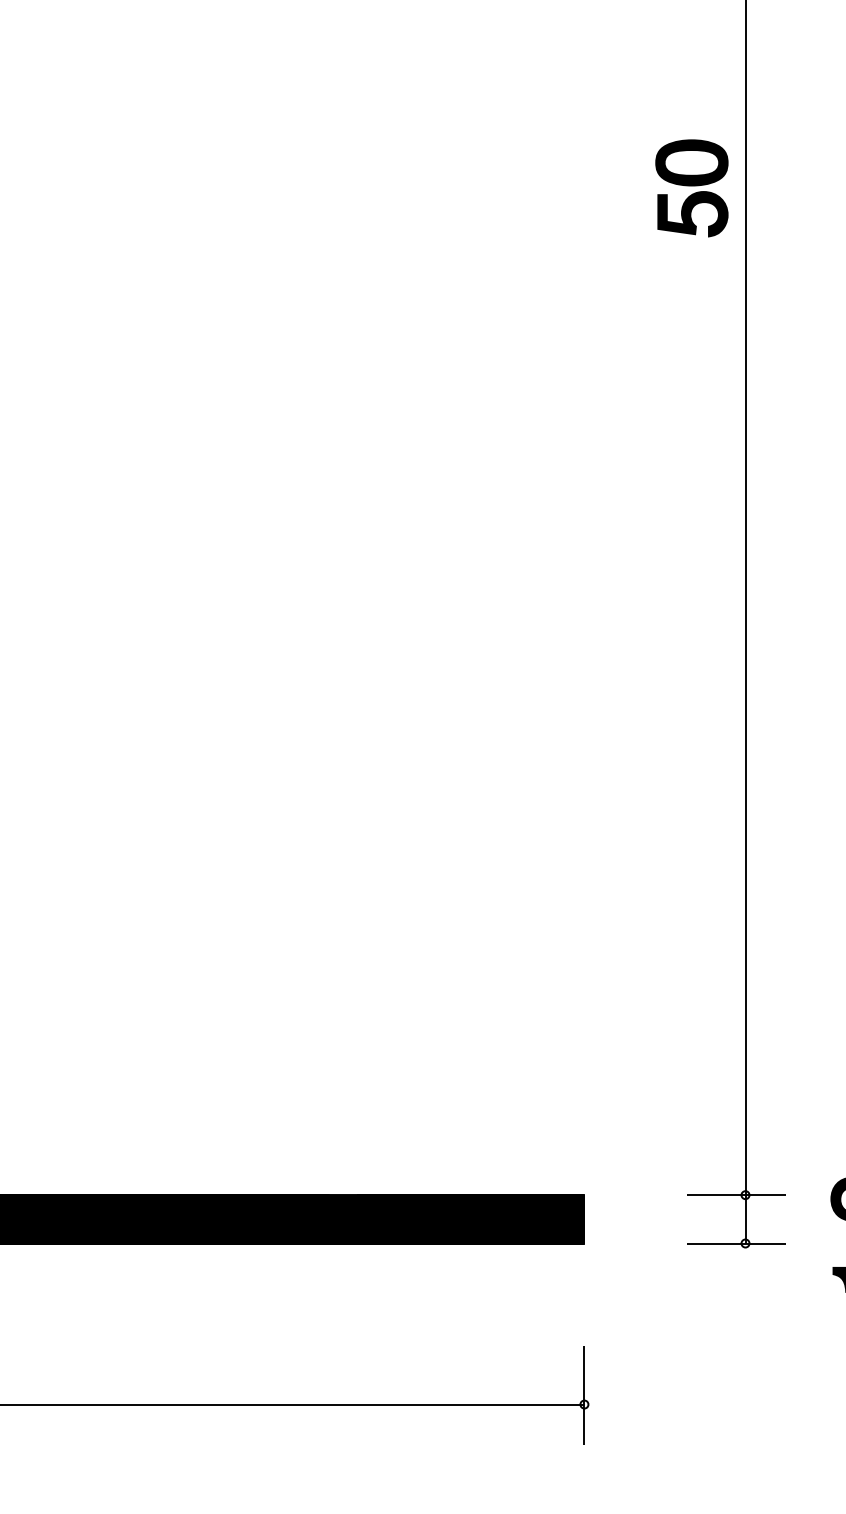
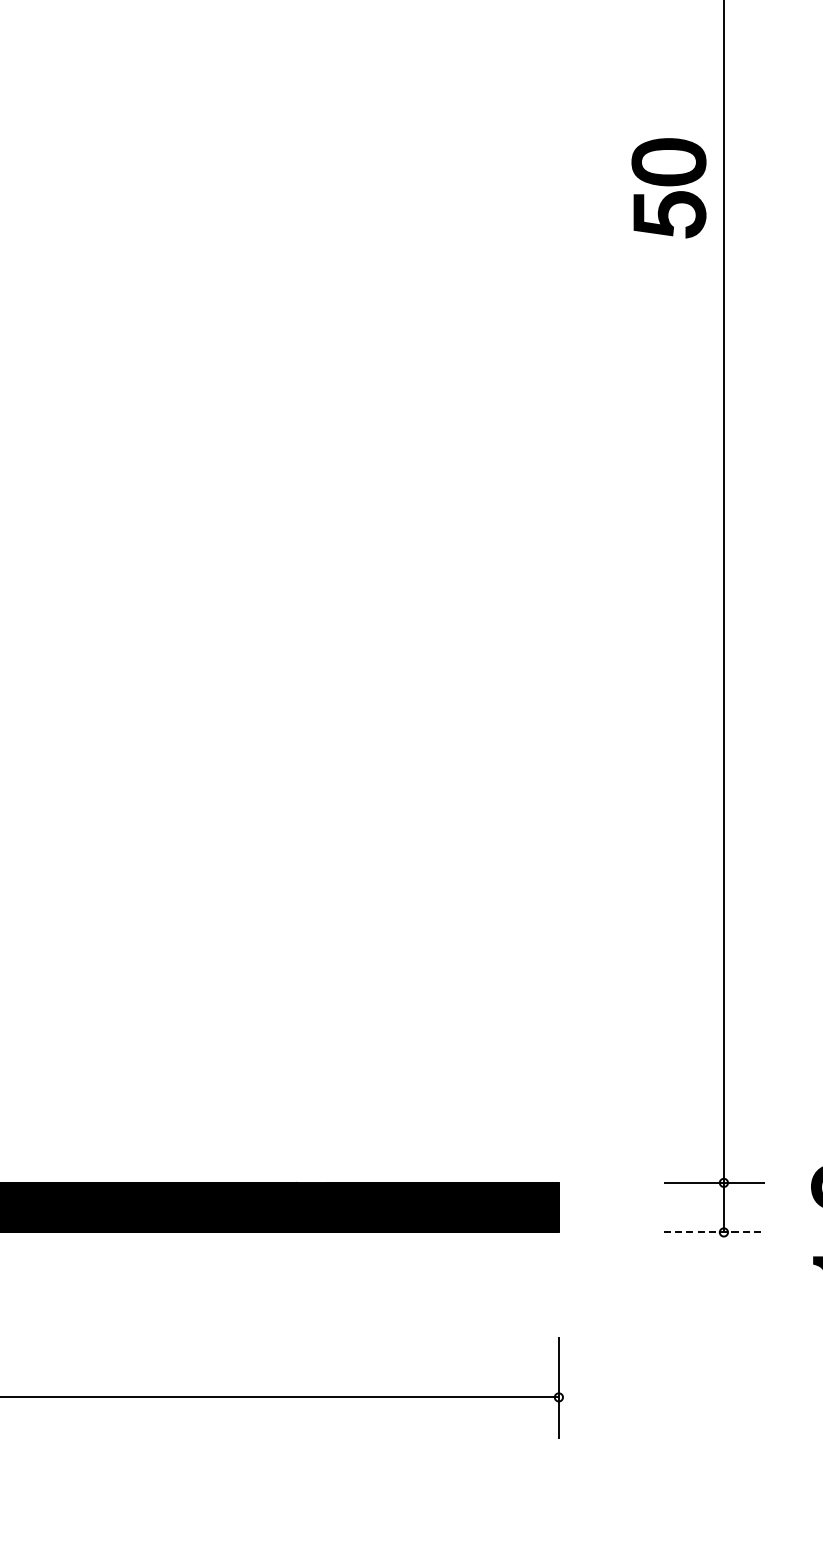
part: (691, 188) -> (668, 188), moved
line: (736, 1243) -> (714, 1232), solid -> dashed

